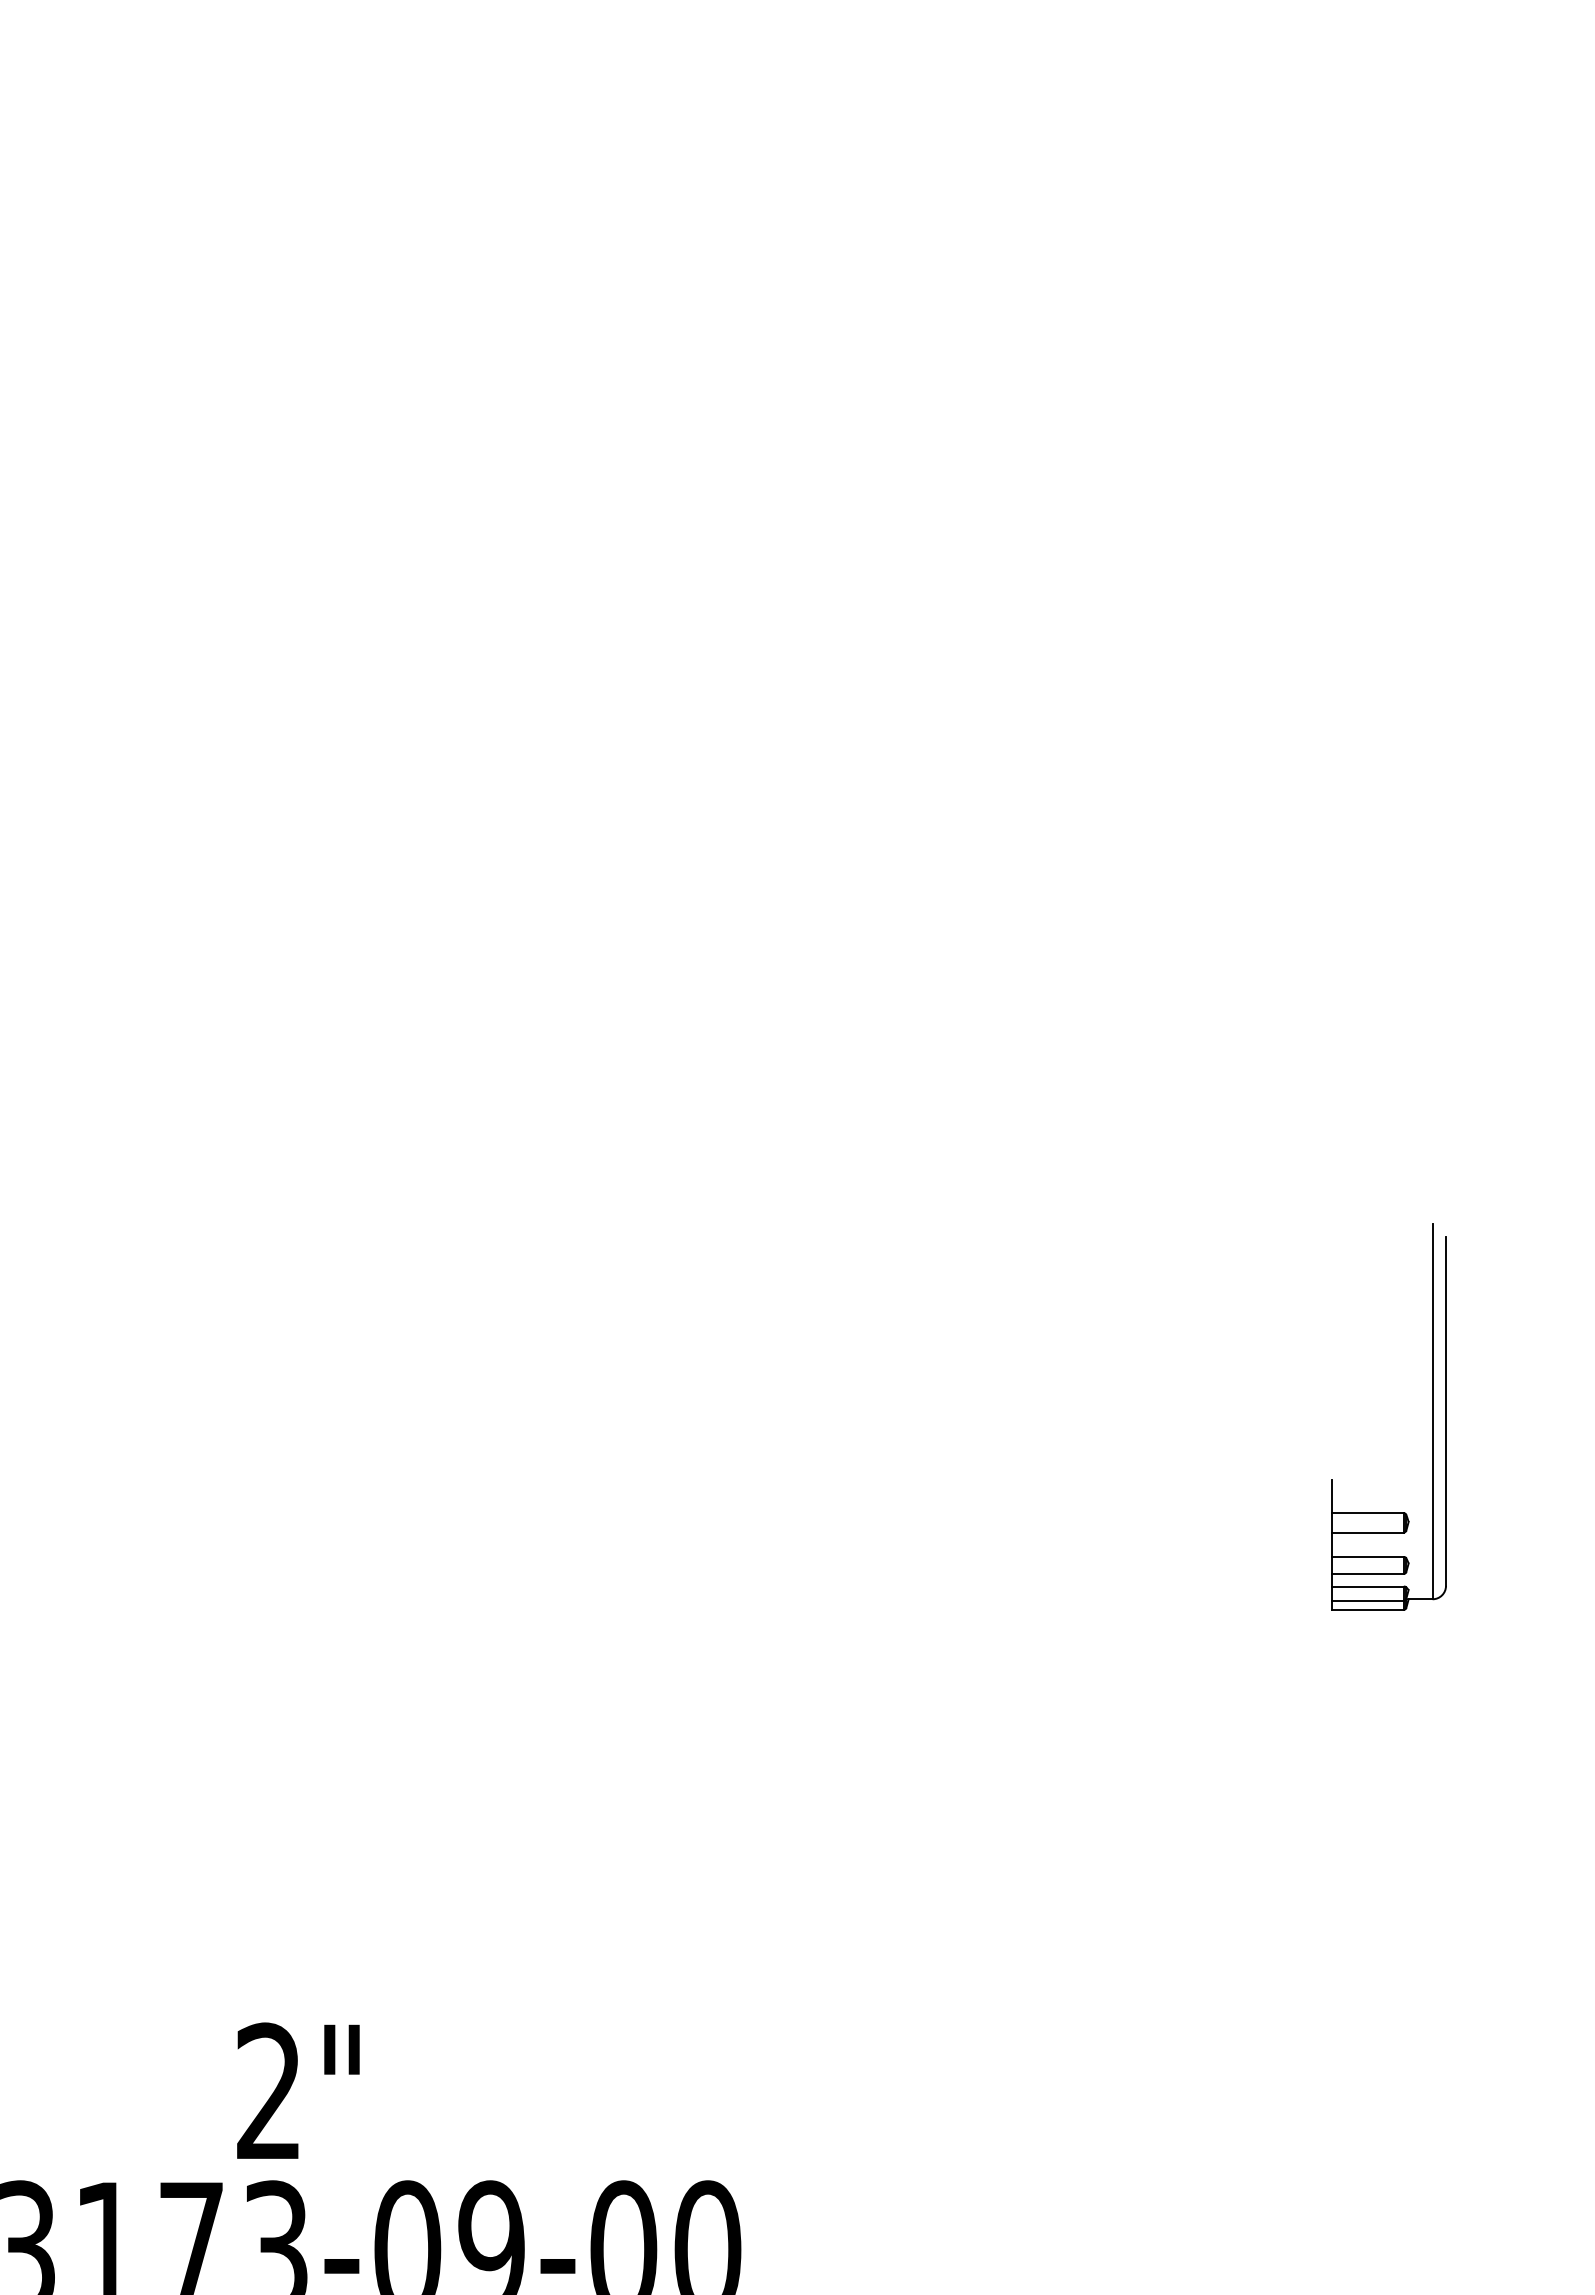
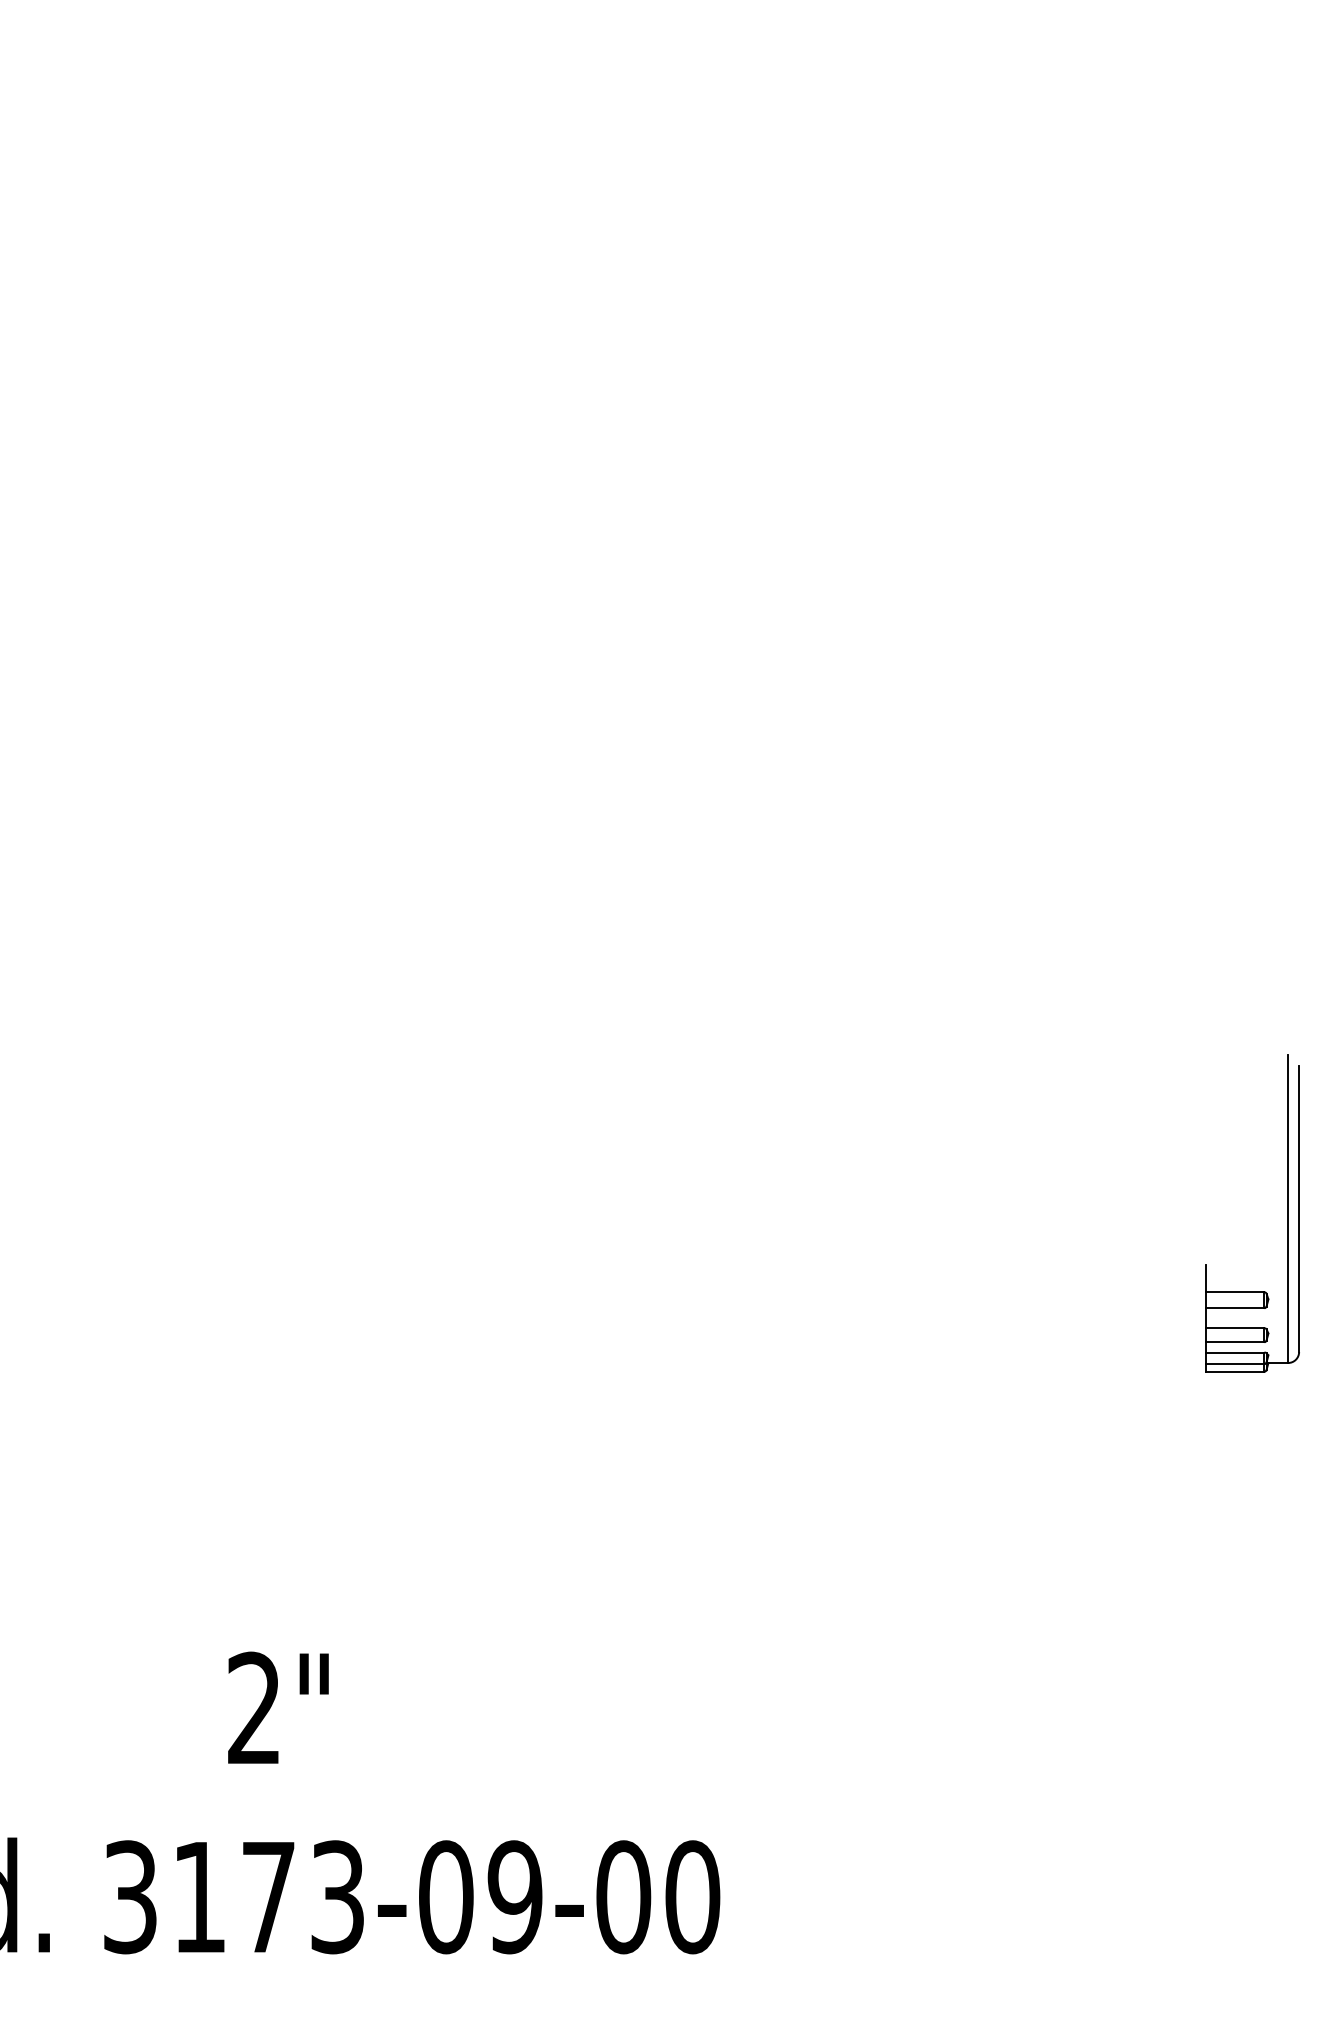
text: (298, 2090) -> (278, 1707), moved

